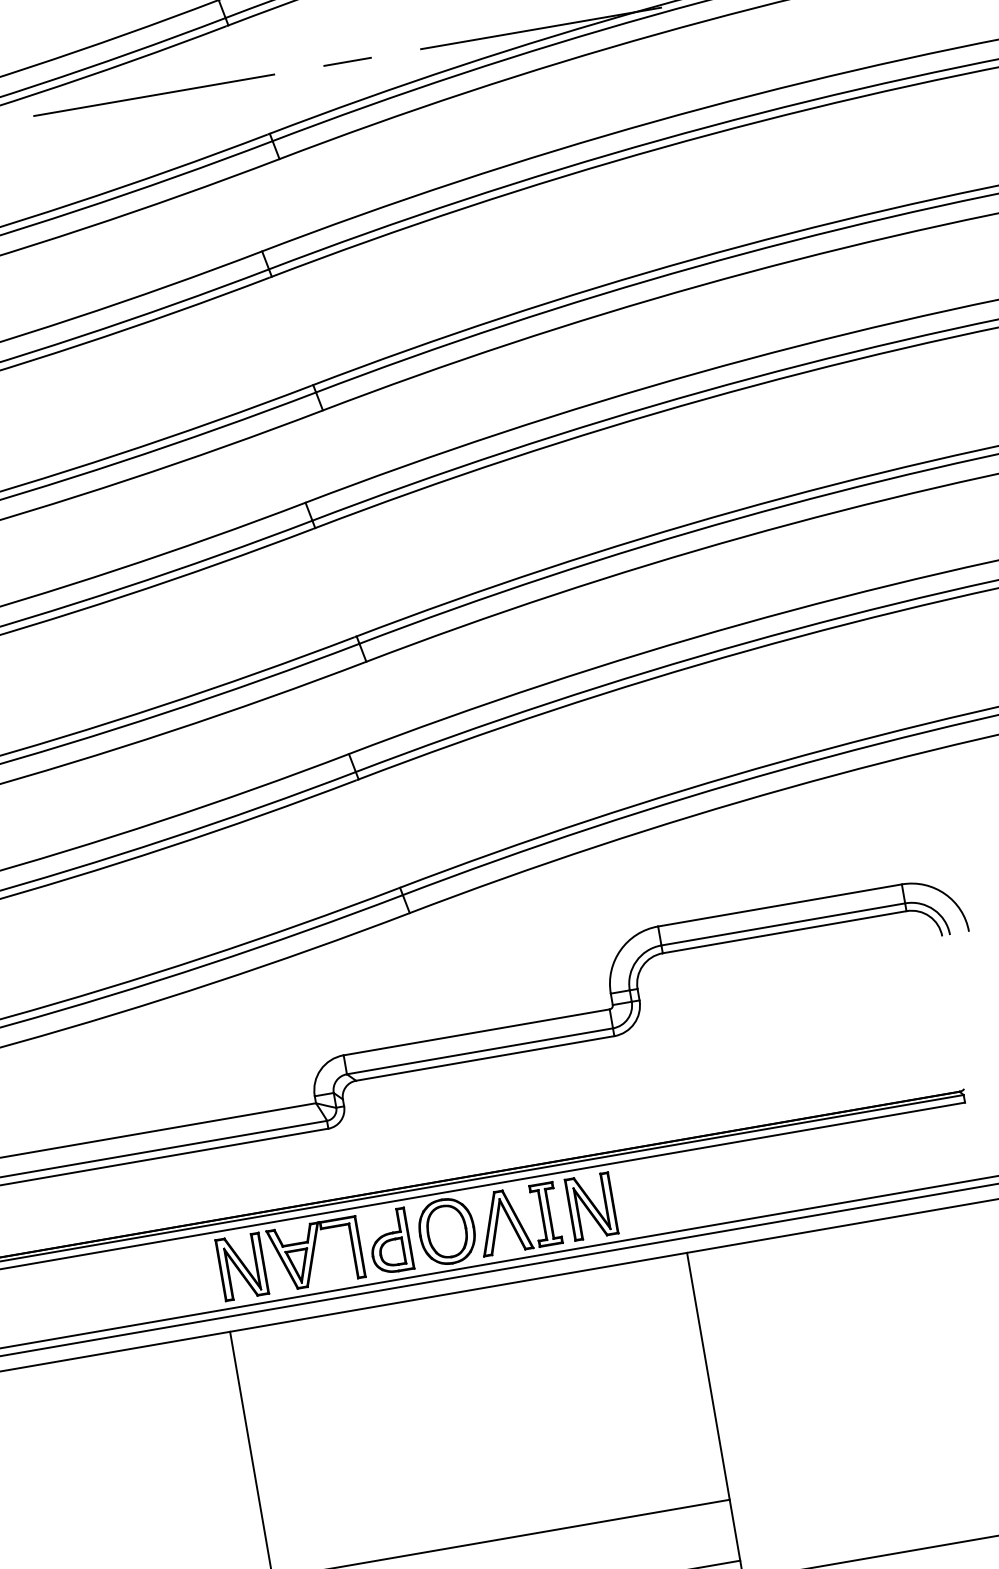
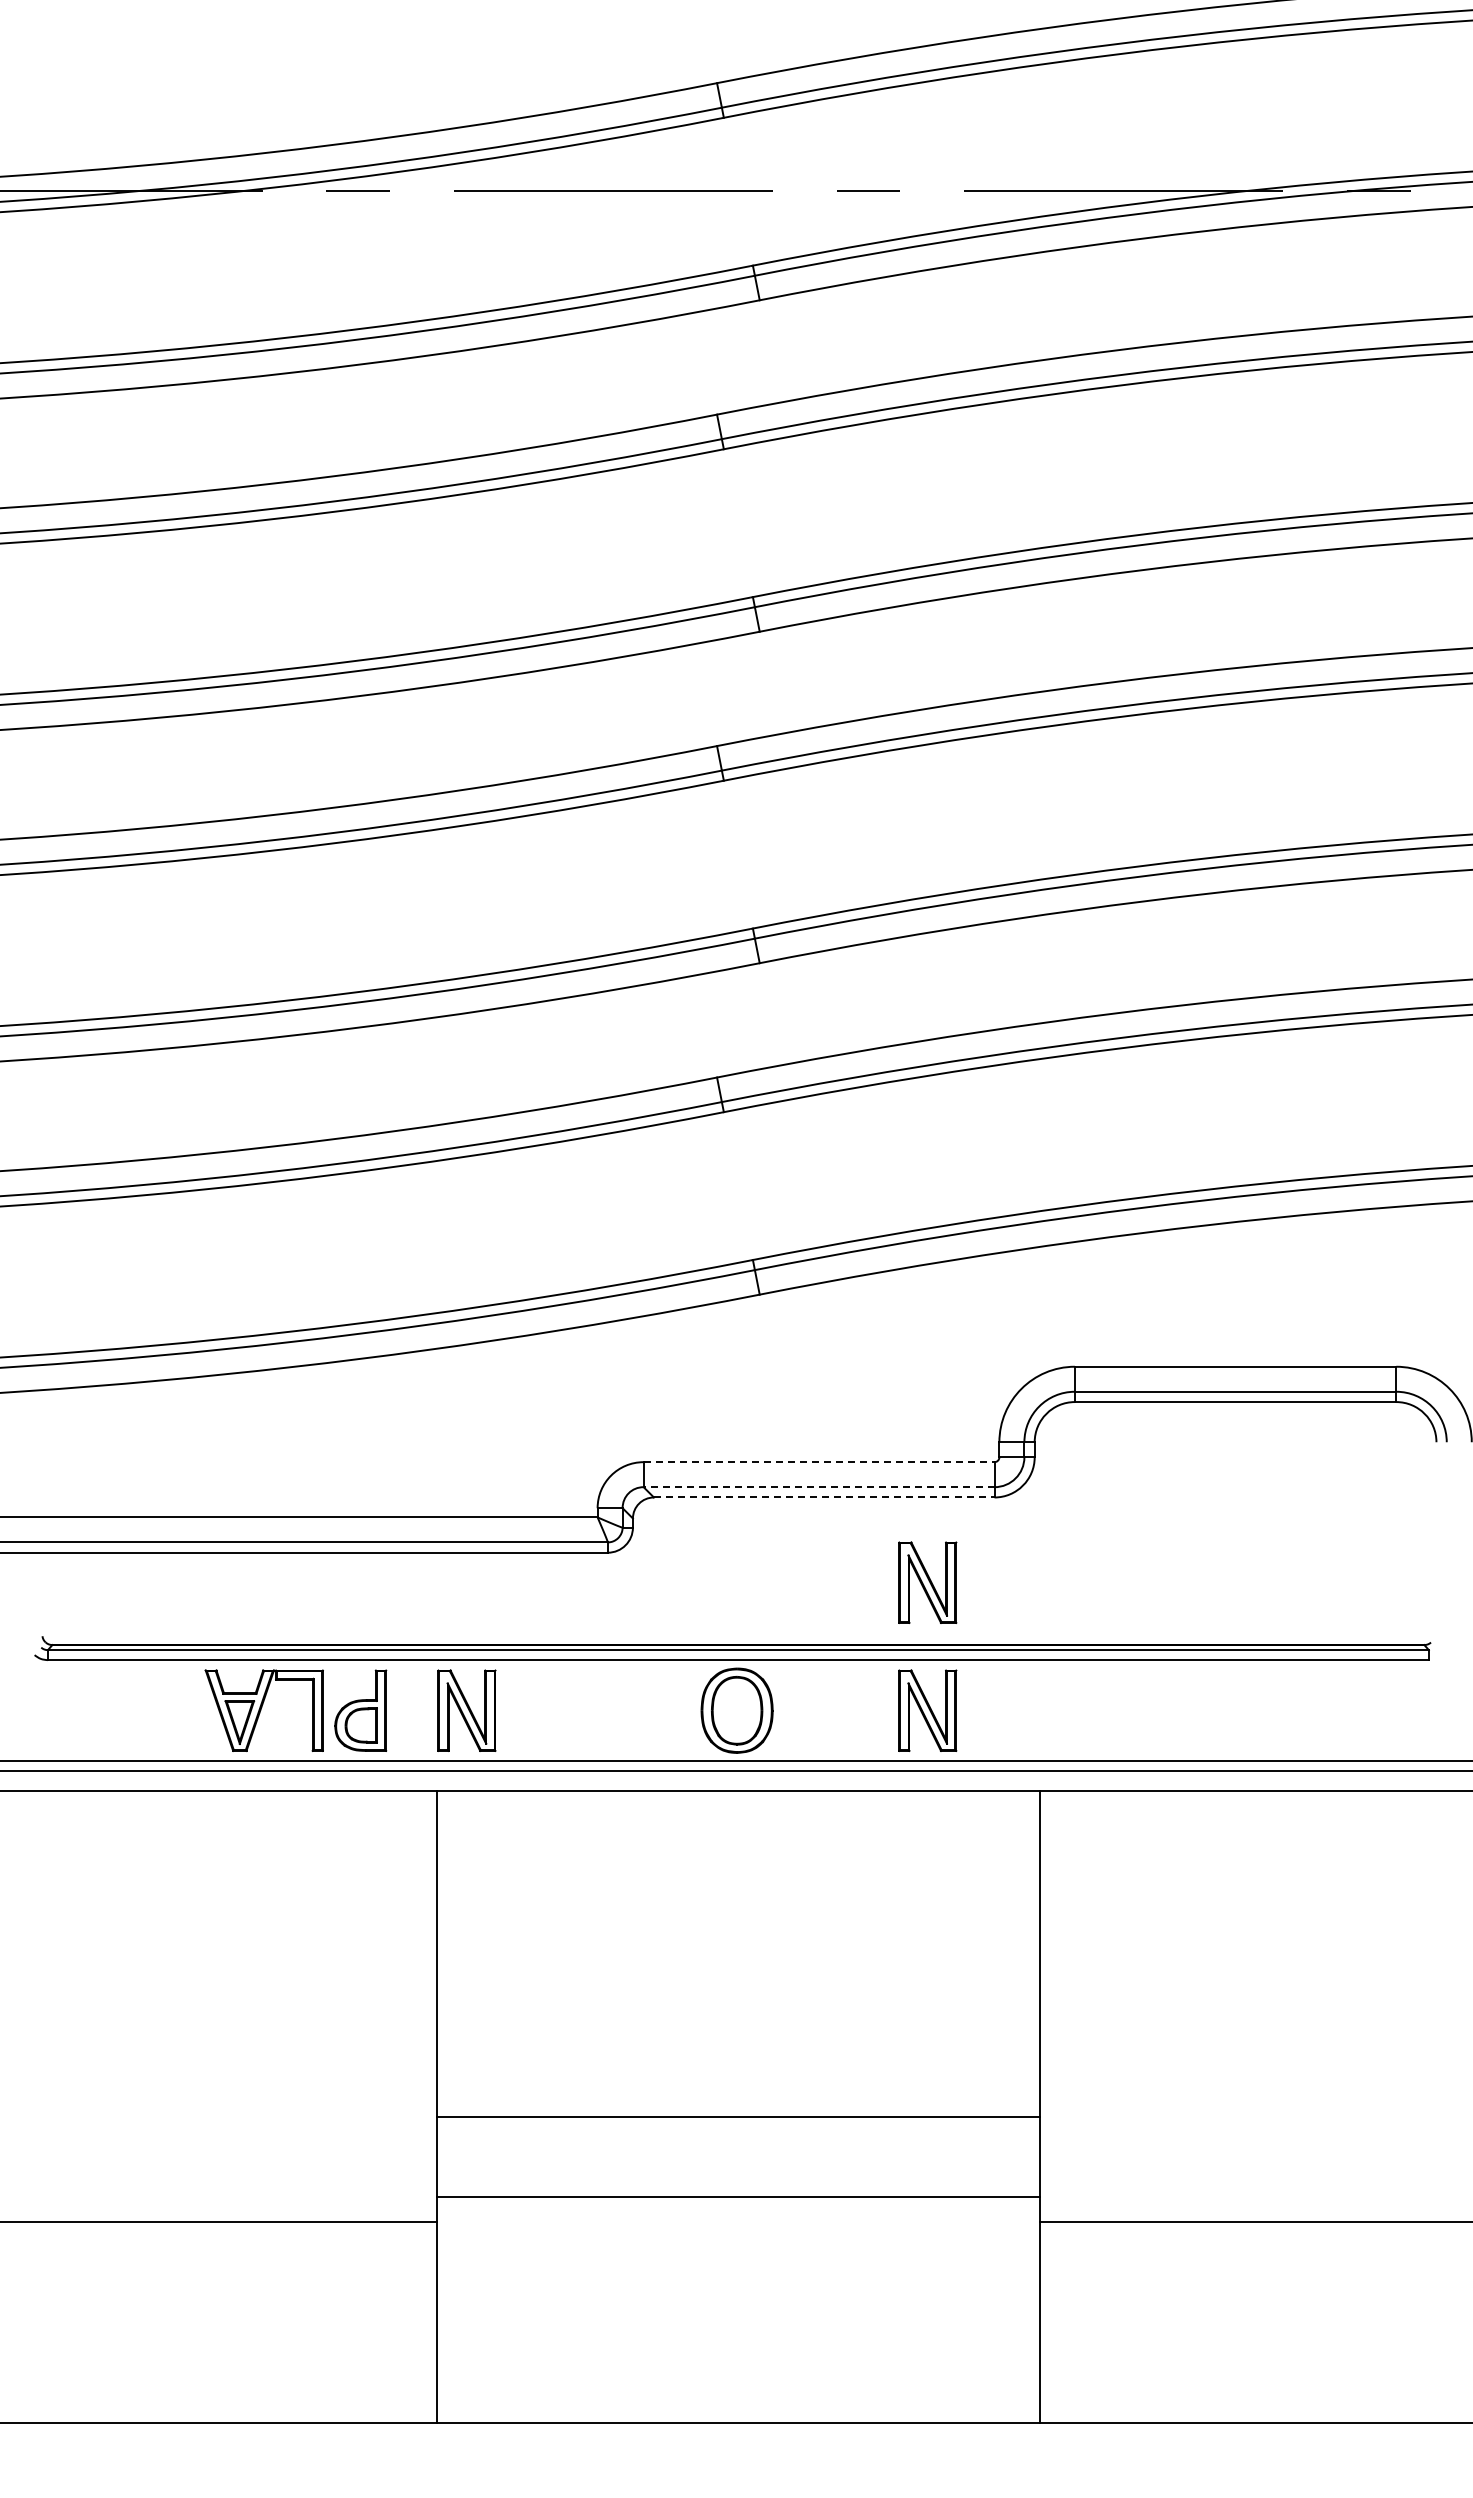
line: (477, 1032) -> (819, 1462), solid -> dashed
line: (479, 1051) -> (818, 1487), solid -> dashed
line: (485, 1058) -> (824, 1497), solid -> dashed
part: (574, 1109) -> (927, 1582), added
part: (517, 1219) -> (830, 1710), removed
part: (389, 1241) -> (360, 1710), moved
part: (315, 1254) -> (263, 1710), moved

